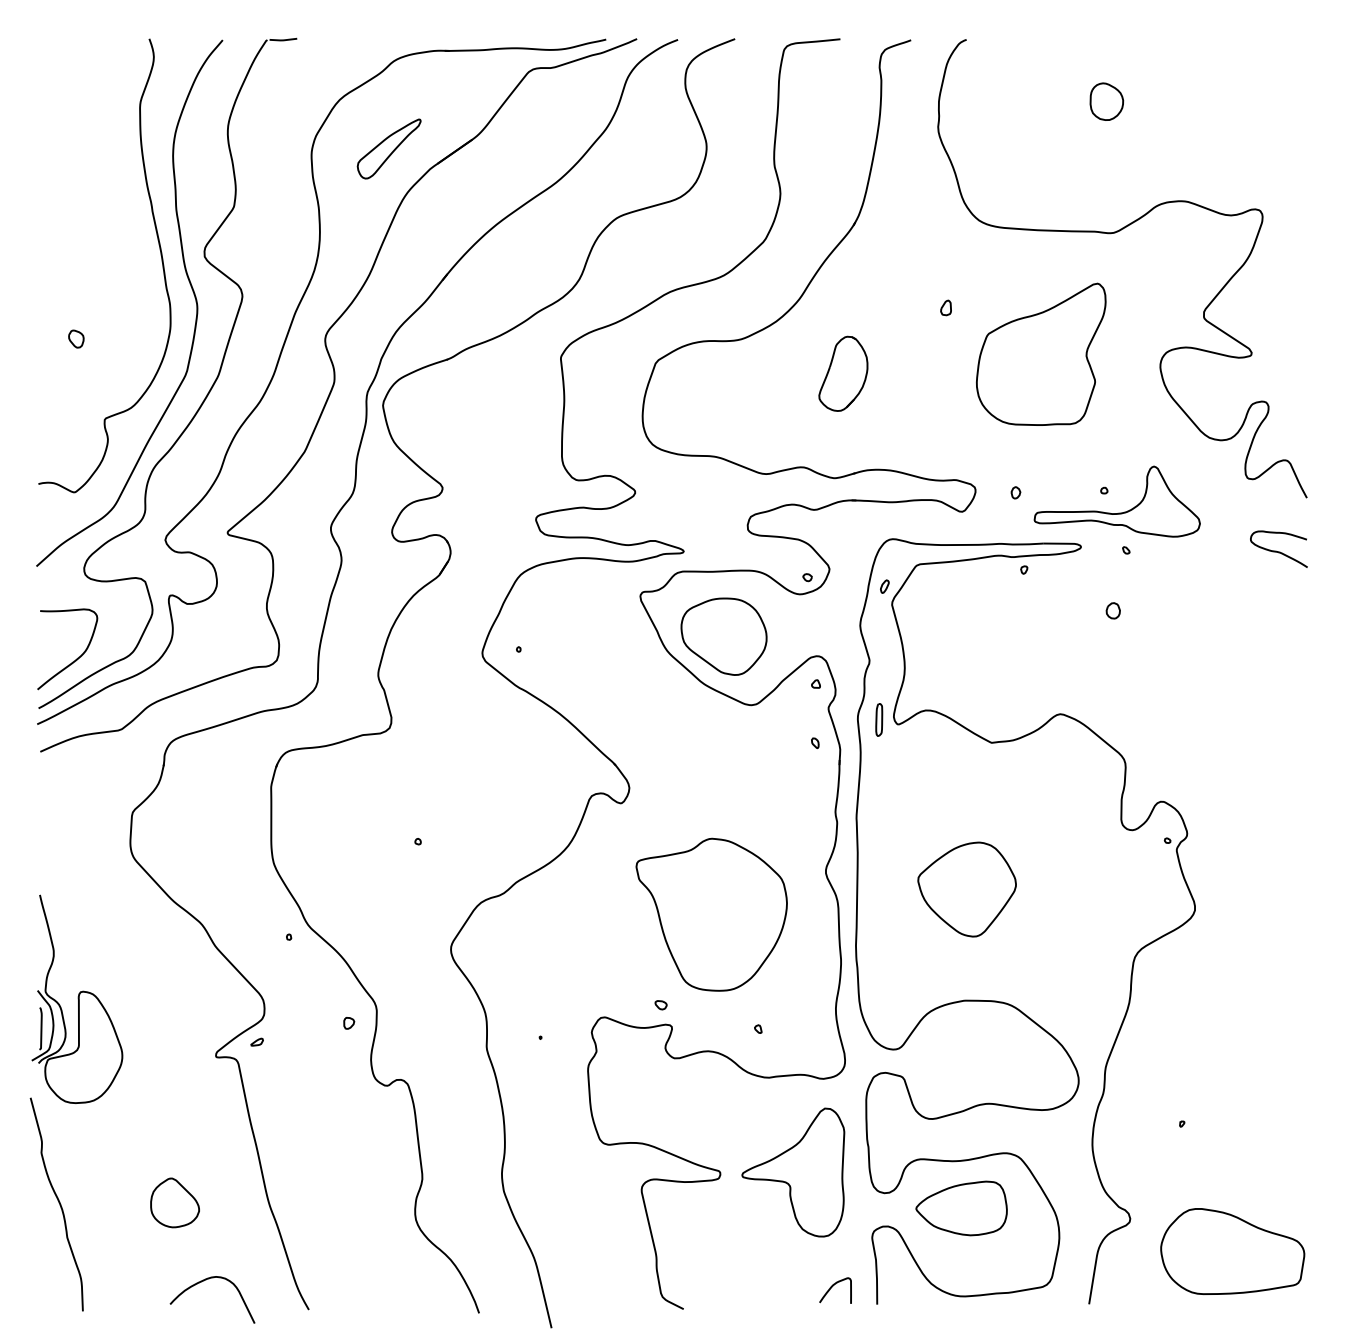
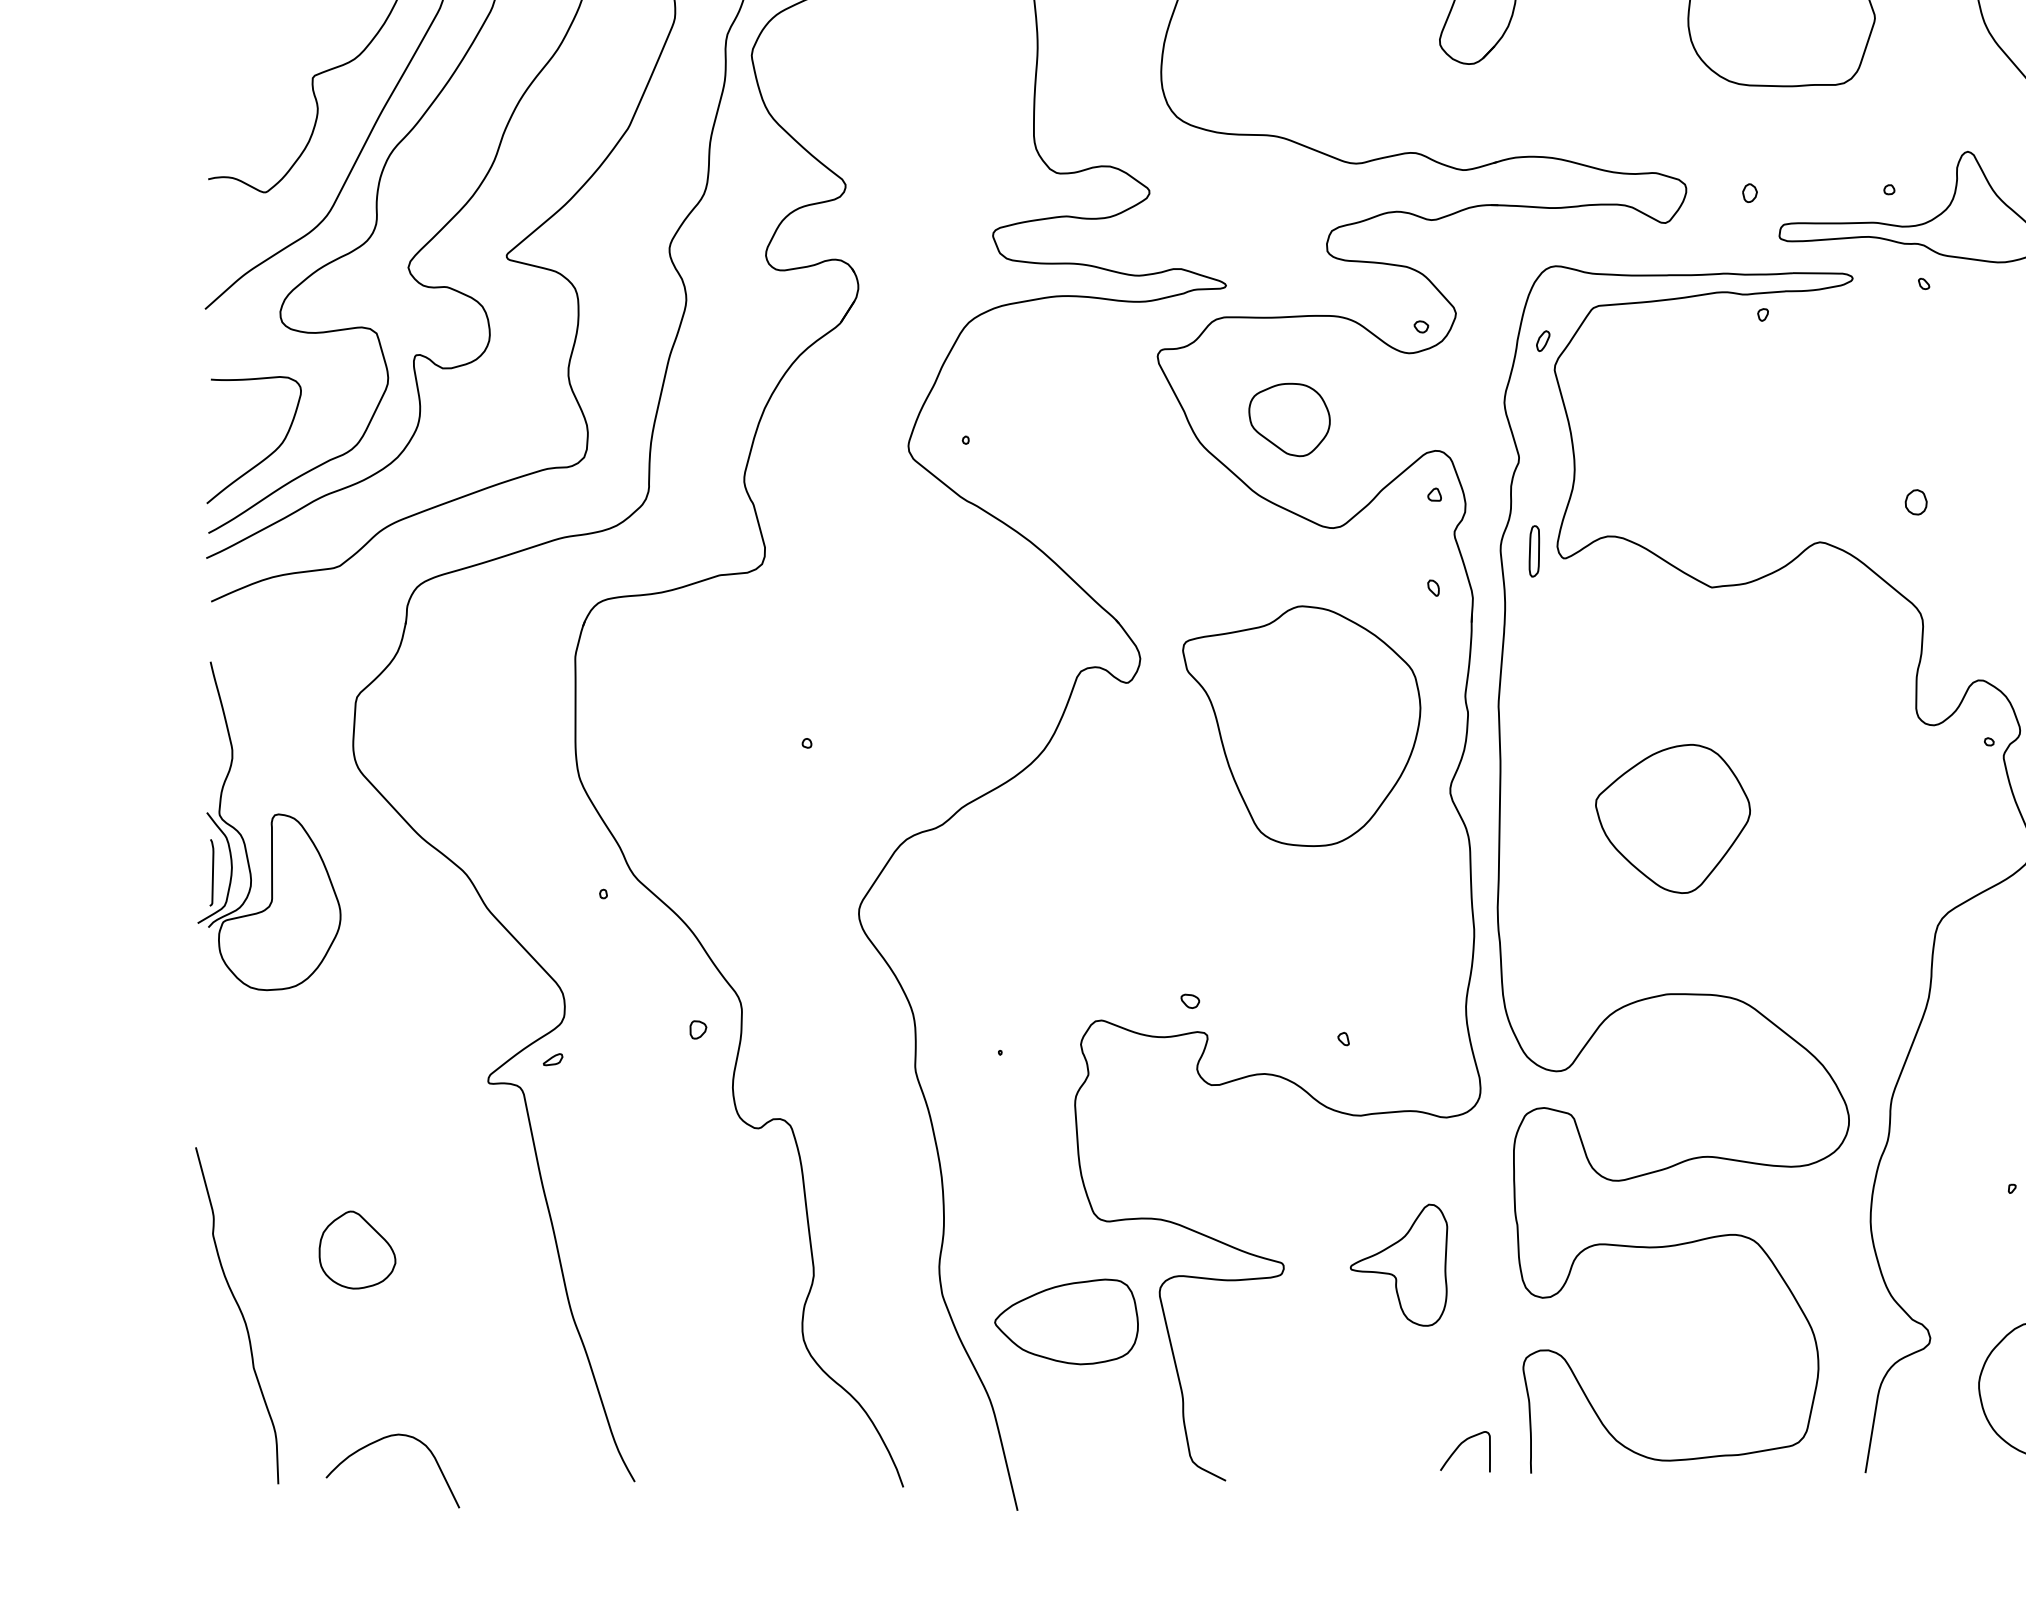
part: (1112, 610) -> (1914, 501), moved
part: (723, 636) -> (1288, 419), size x0.6
part: (711, 914) -> (1301, 725), moved
part: (77, 998) -> (269, 825), moved
part: (793, 1172) -> (1399, 1265), size x0.6
part: (174, 1202) -> (356, 1249), moved
part: (961, 1208) -> (1066, 1321), moved
curve: (204, 1281) -> (380, 1441), moved

